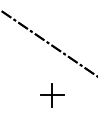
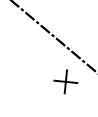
part: (52, 95) -> (65, 81), moved

